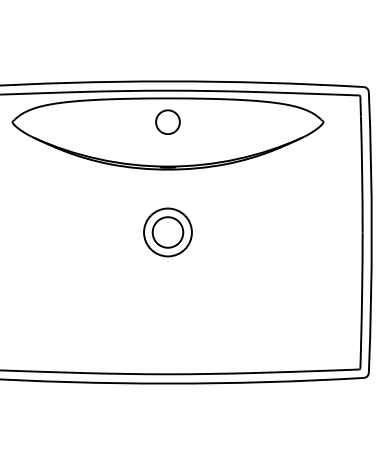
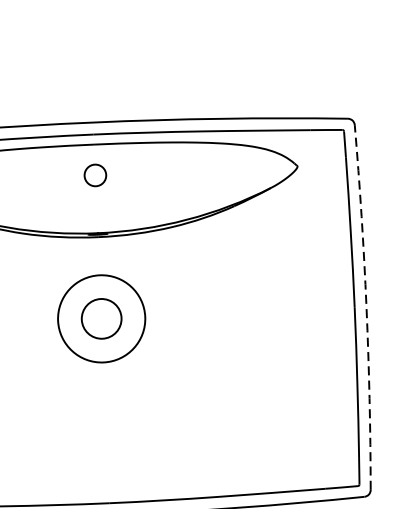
circle: (167, 121) -> (94, 174), size x0.7
circle: (167, 232) -> (101, 318), size x1.4
arc: (371, 232) -> (366, 307), solid -> dashed

